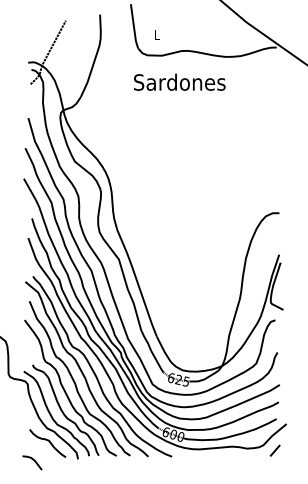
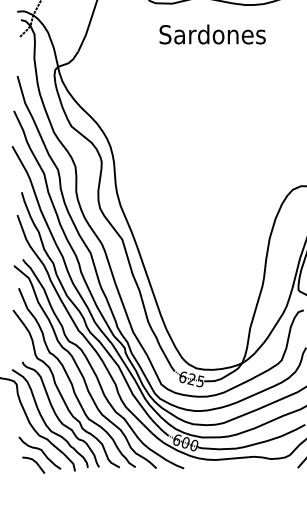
text: (179, 81) -> (212, 33), moved
line: (32, 460) -> (33, 462), moved

